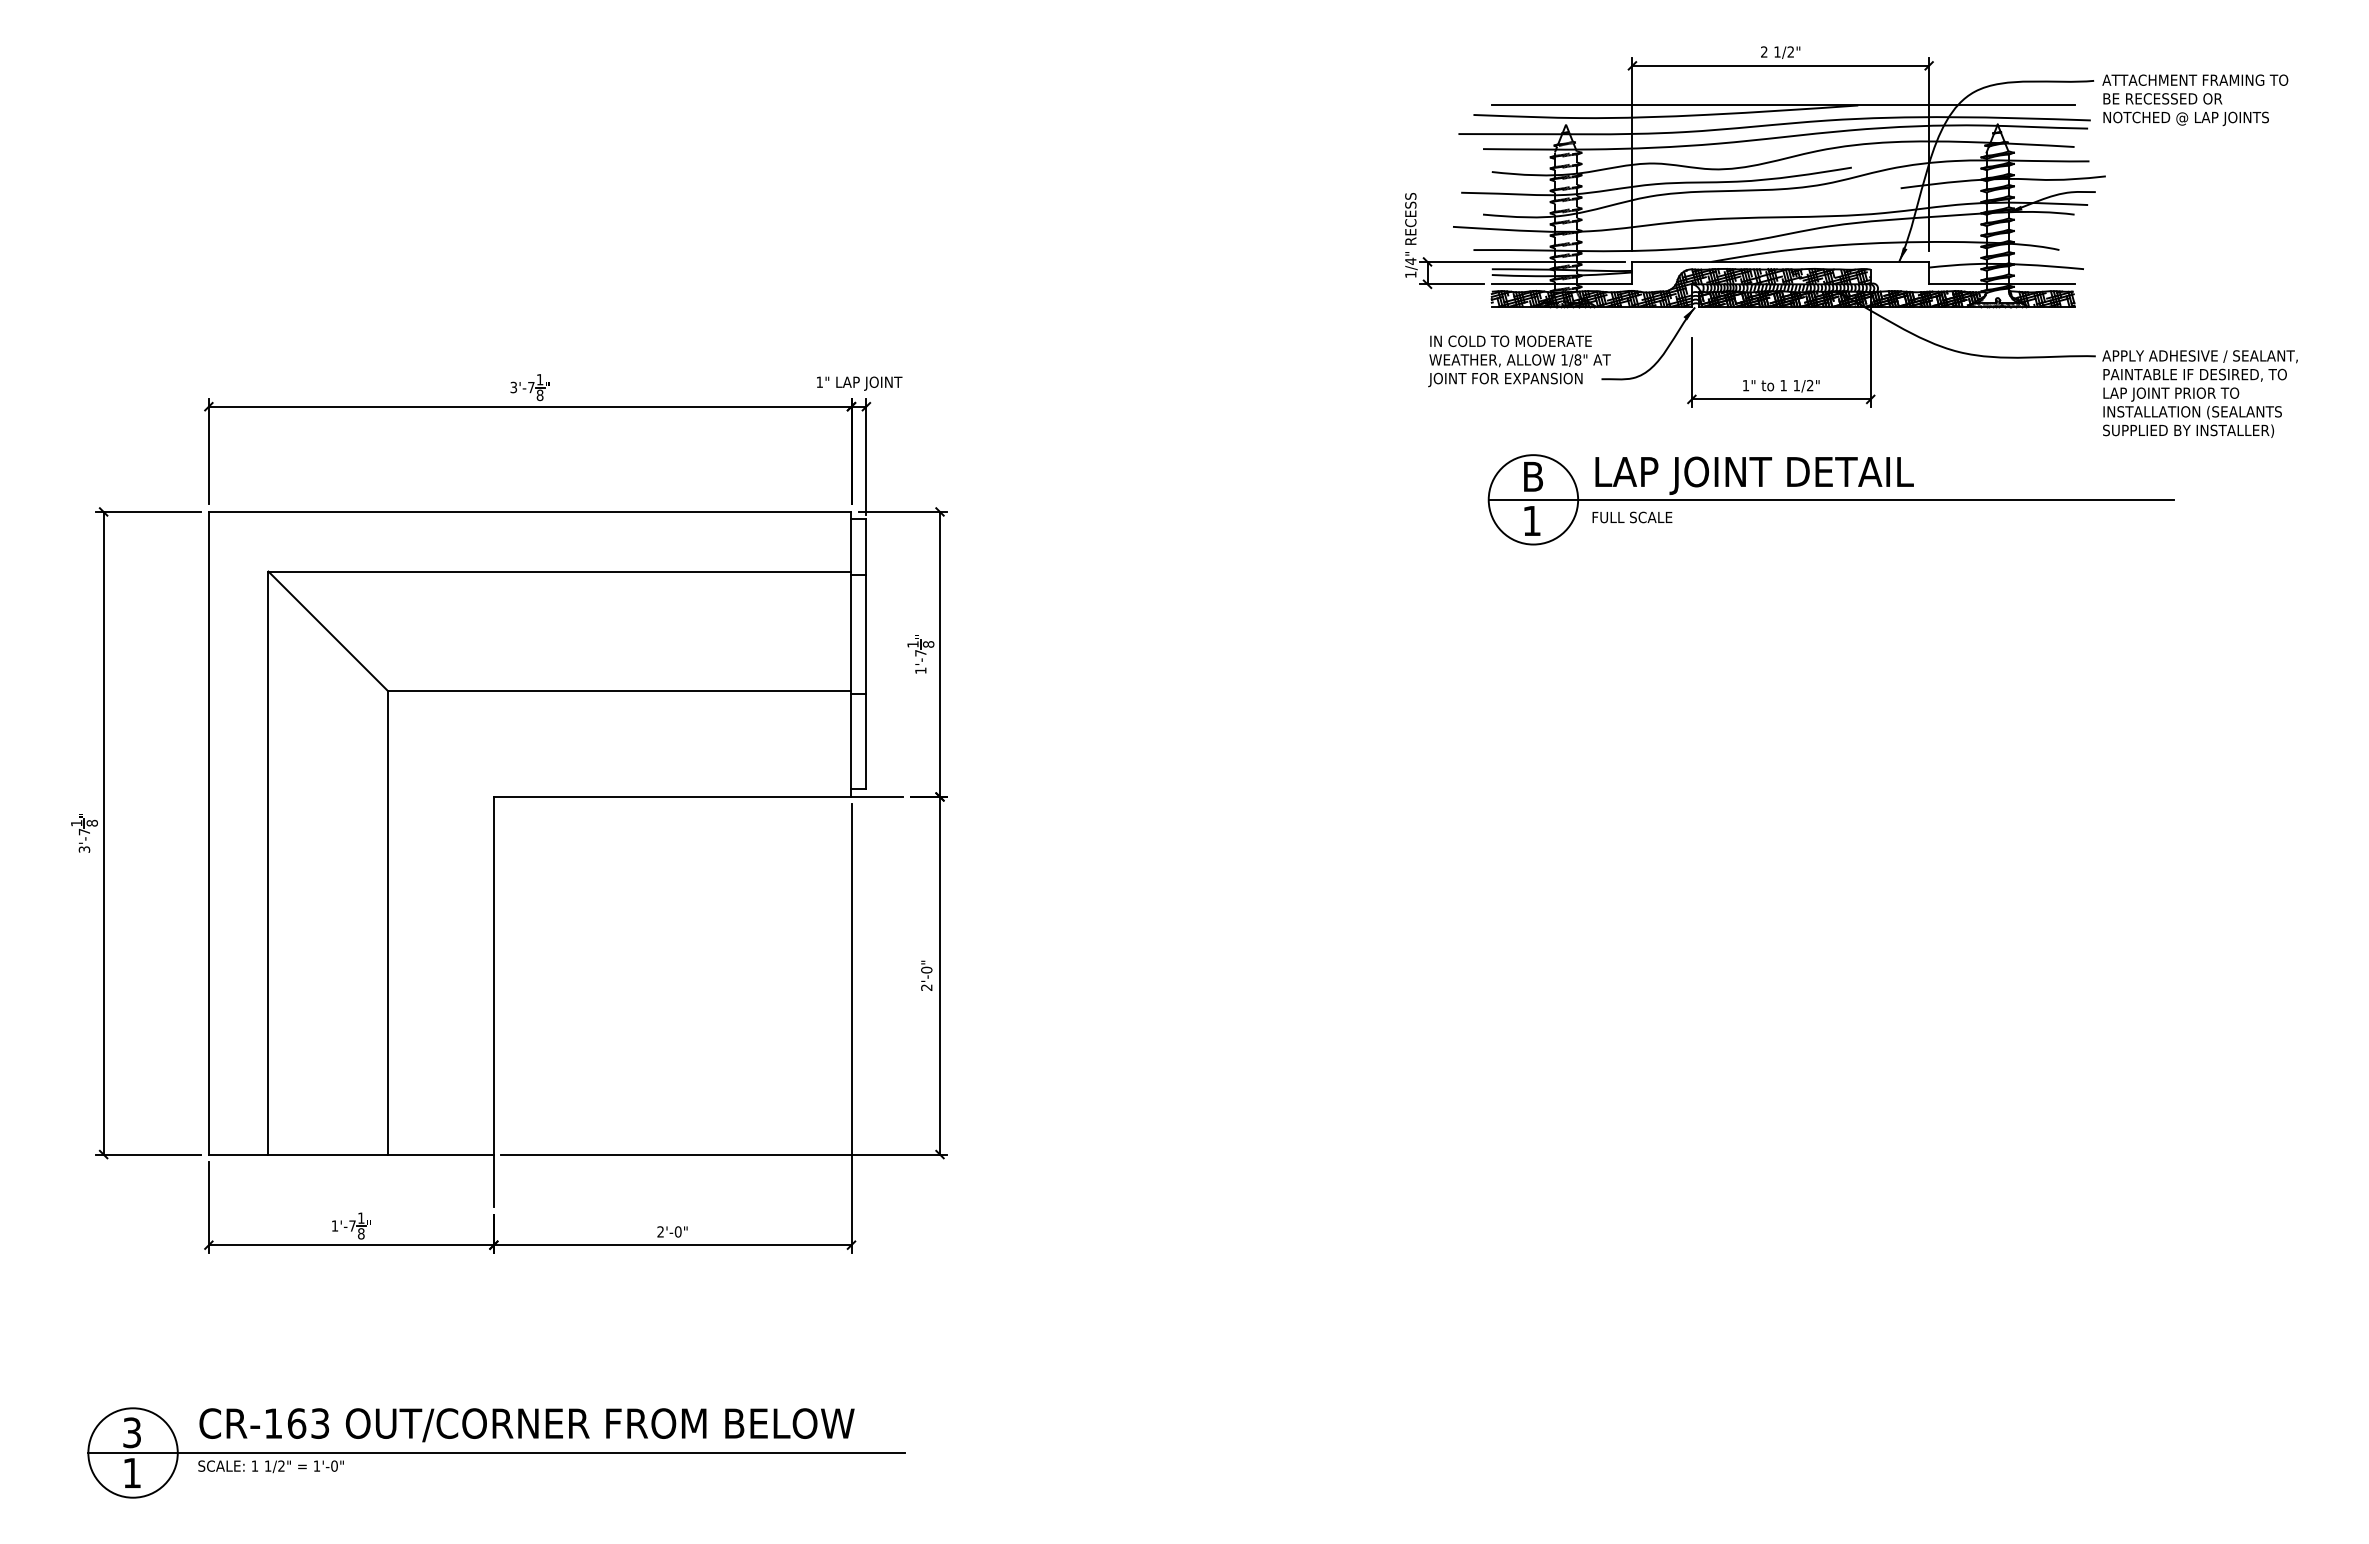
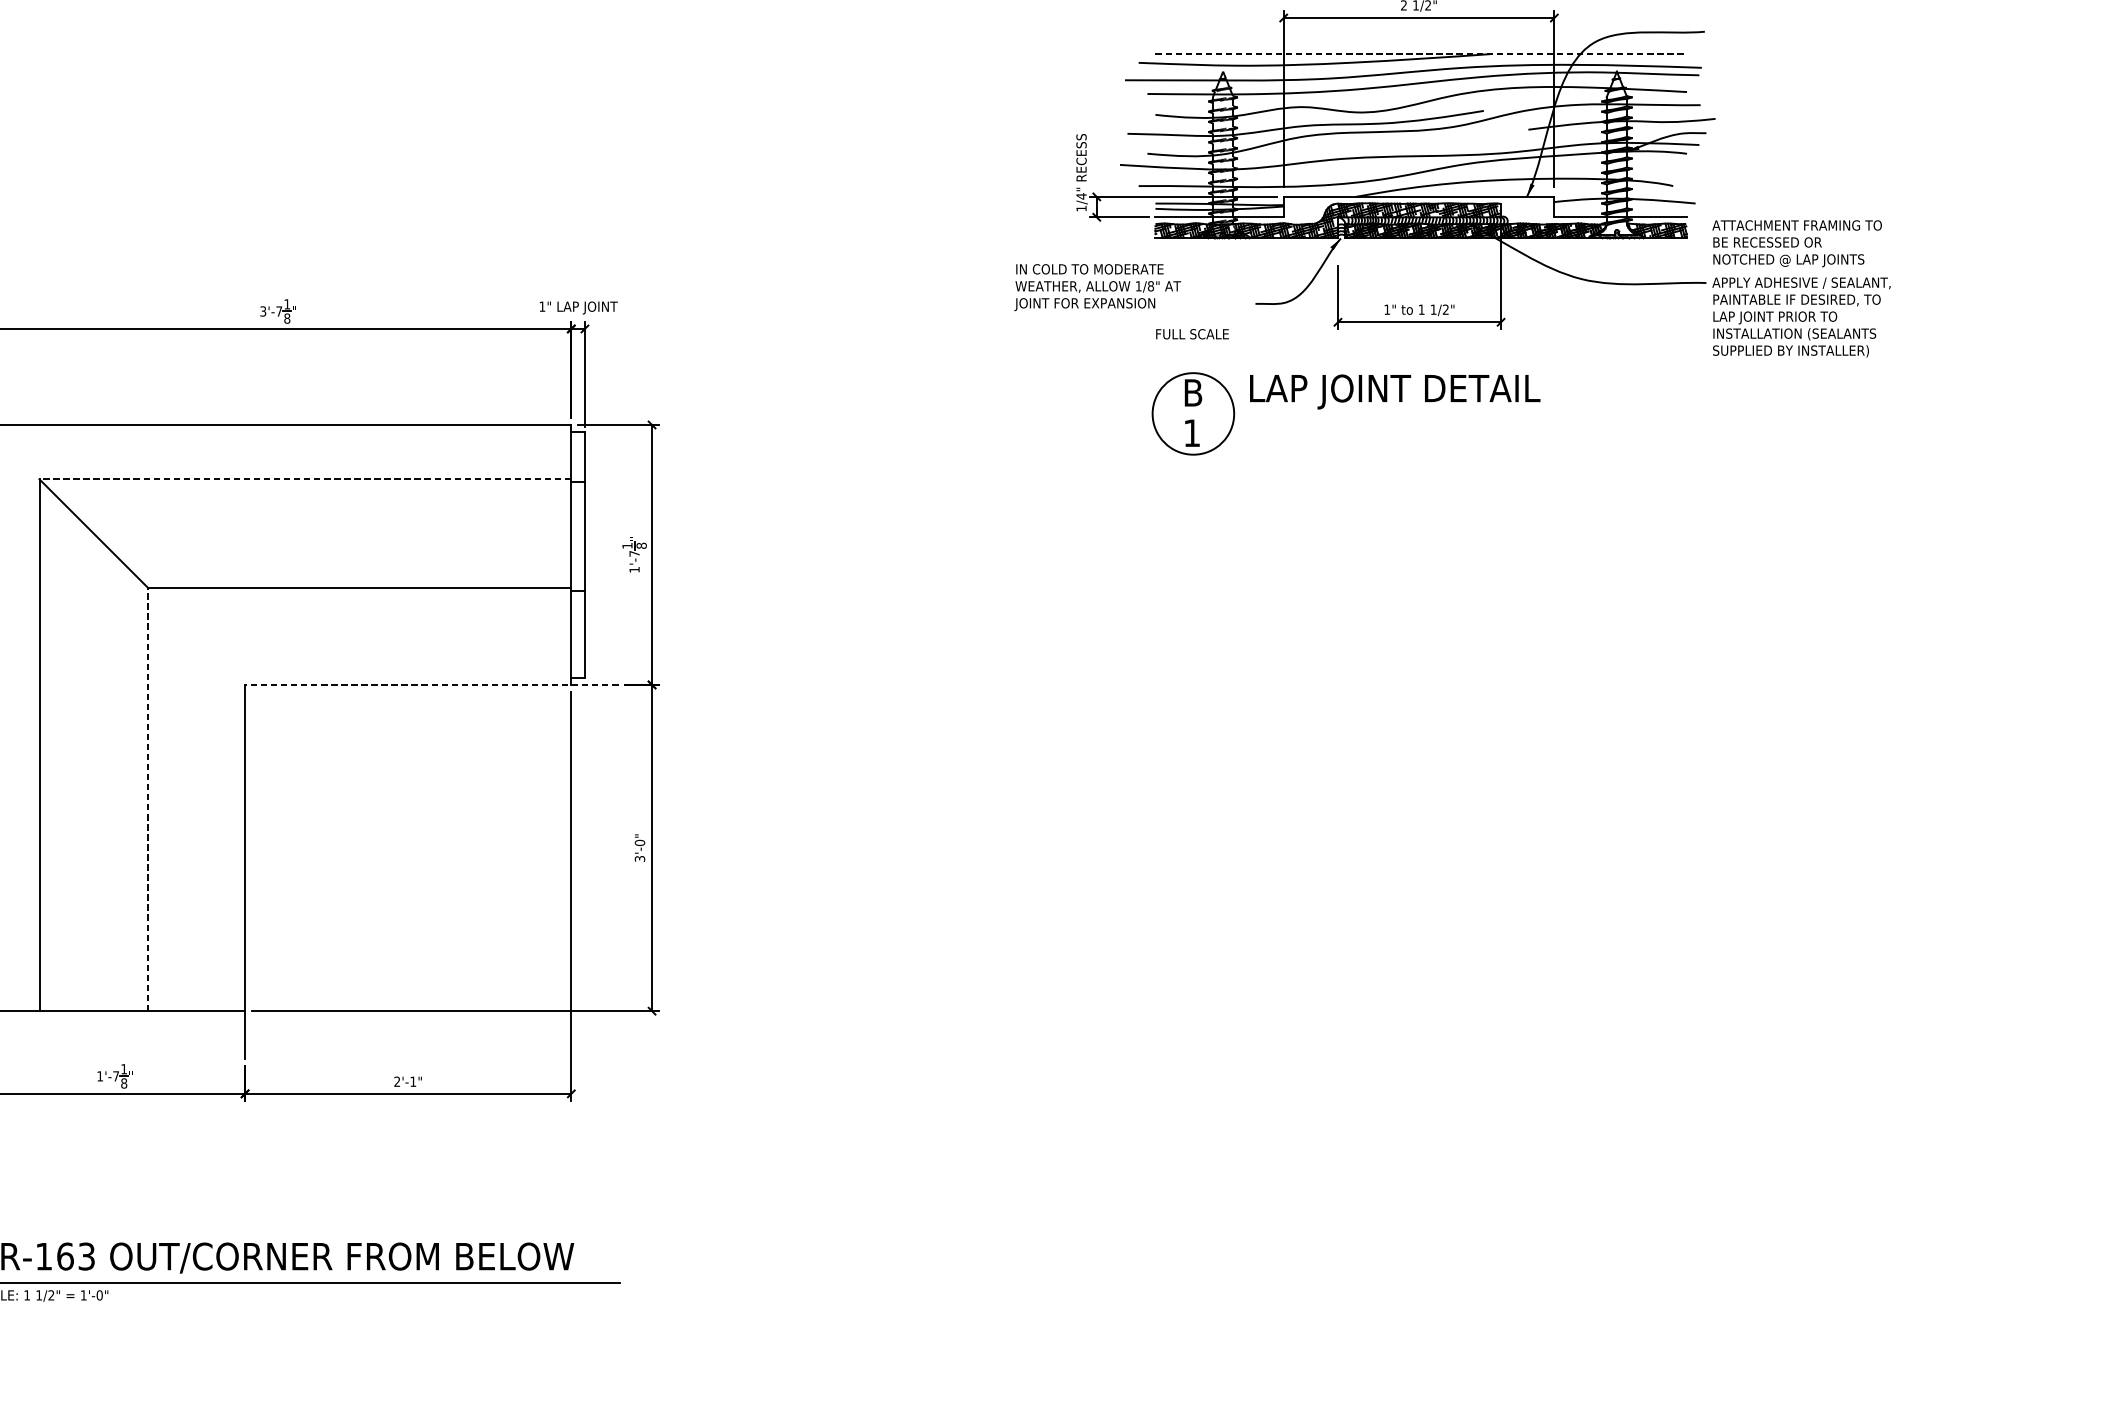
text: (2195, 100) -> (1797, 243), moved
line: (1783, 105) -> (1421, 54), solid -> dashed
text: (1519, 361) -> (1097, 287), moved
line: (1831, 499) -> (1465, 413), removed
text: (1632, 517) -> (1192, 334), moved
line: (559, 571) -> (304, 479), solid -> dashed
line: (698, 796) -> (431, 684), solid -> dashed
line: (387, 922) -> (148, 799), solid -> dashed
text: (927, 987) -> (640, 858), 2'-0" -> 3'-0"
text: (677, 1231) -> (412, 1081), 2'-0" -> 2'-1"

